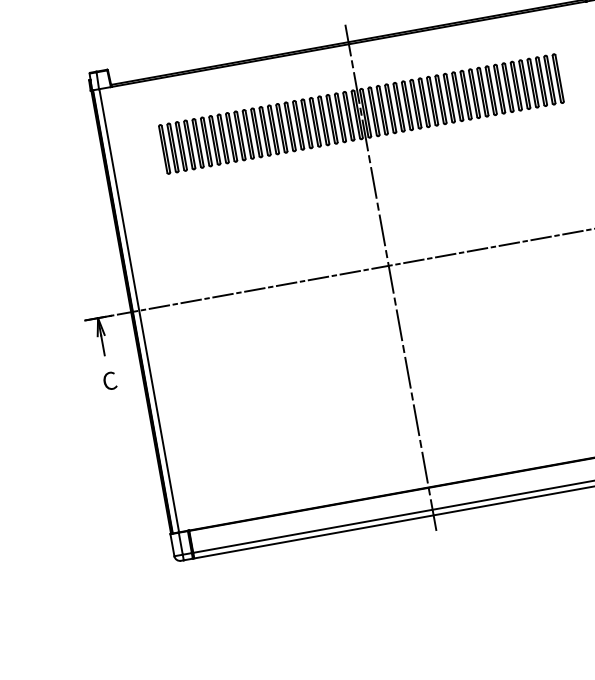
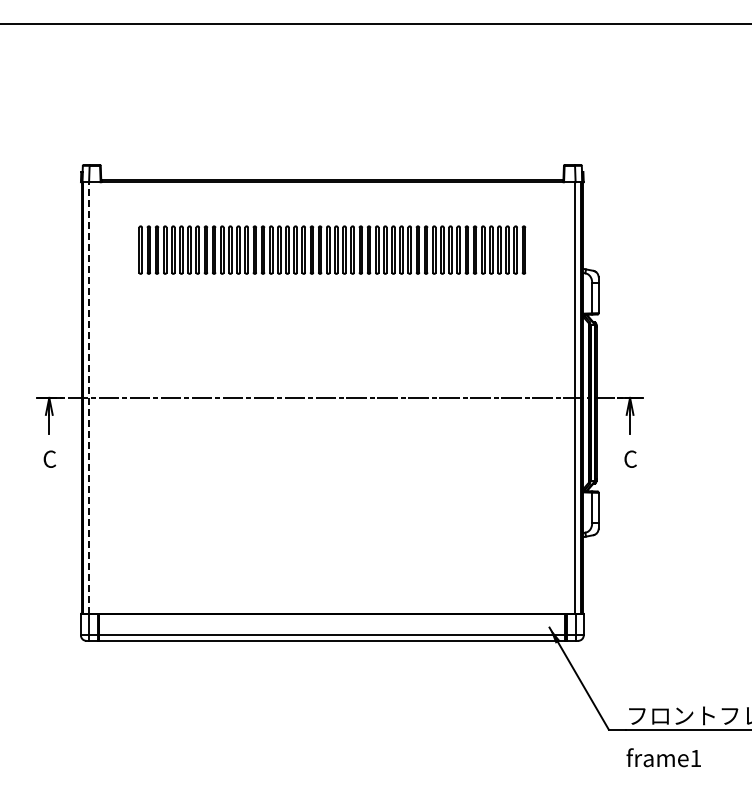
line: (391, 278) -> (332, 410), removed
line: (139, 310) -> (89, 397), solid -> dashed

